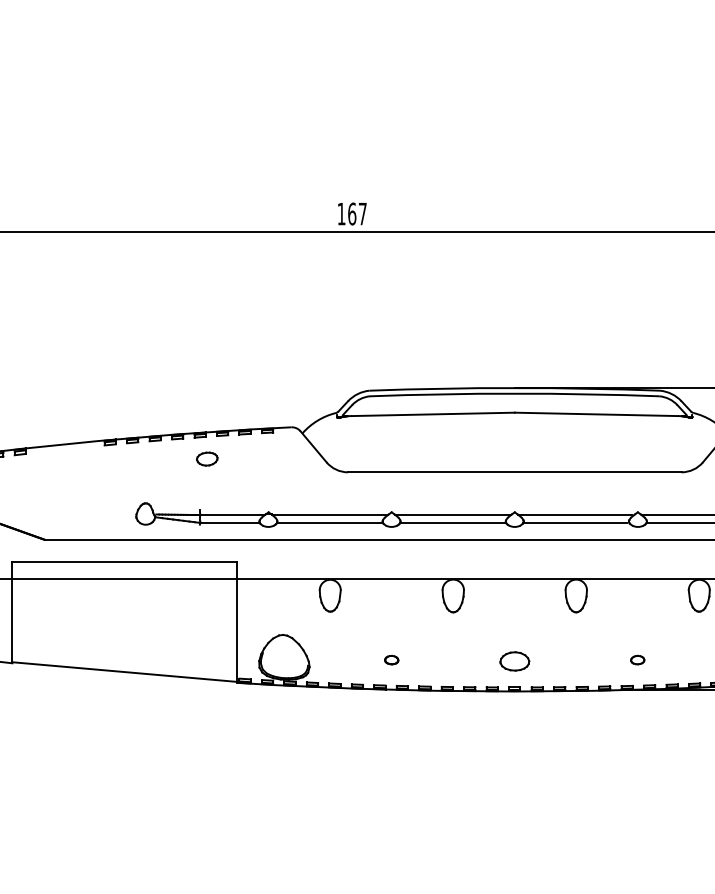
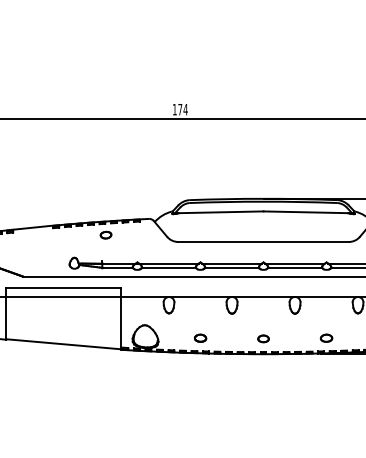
text: (356, 213) -> (182, 109), 167 -> 174
part: (391, 658) -> (200, 337), size x1.67
part: (637, 658) -> (326, 337), size x1.67
part: (514, 660) -> (263, 338), size x0.71

